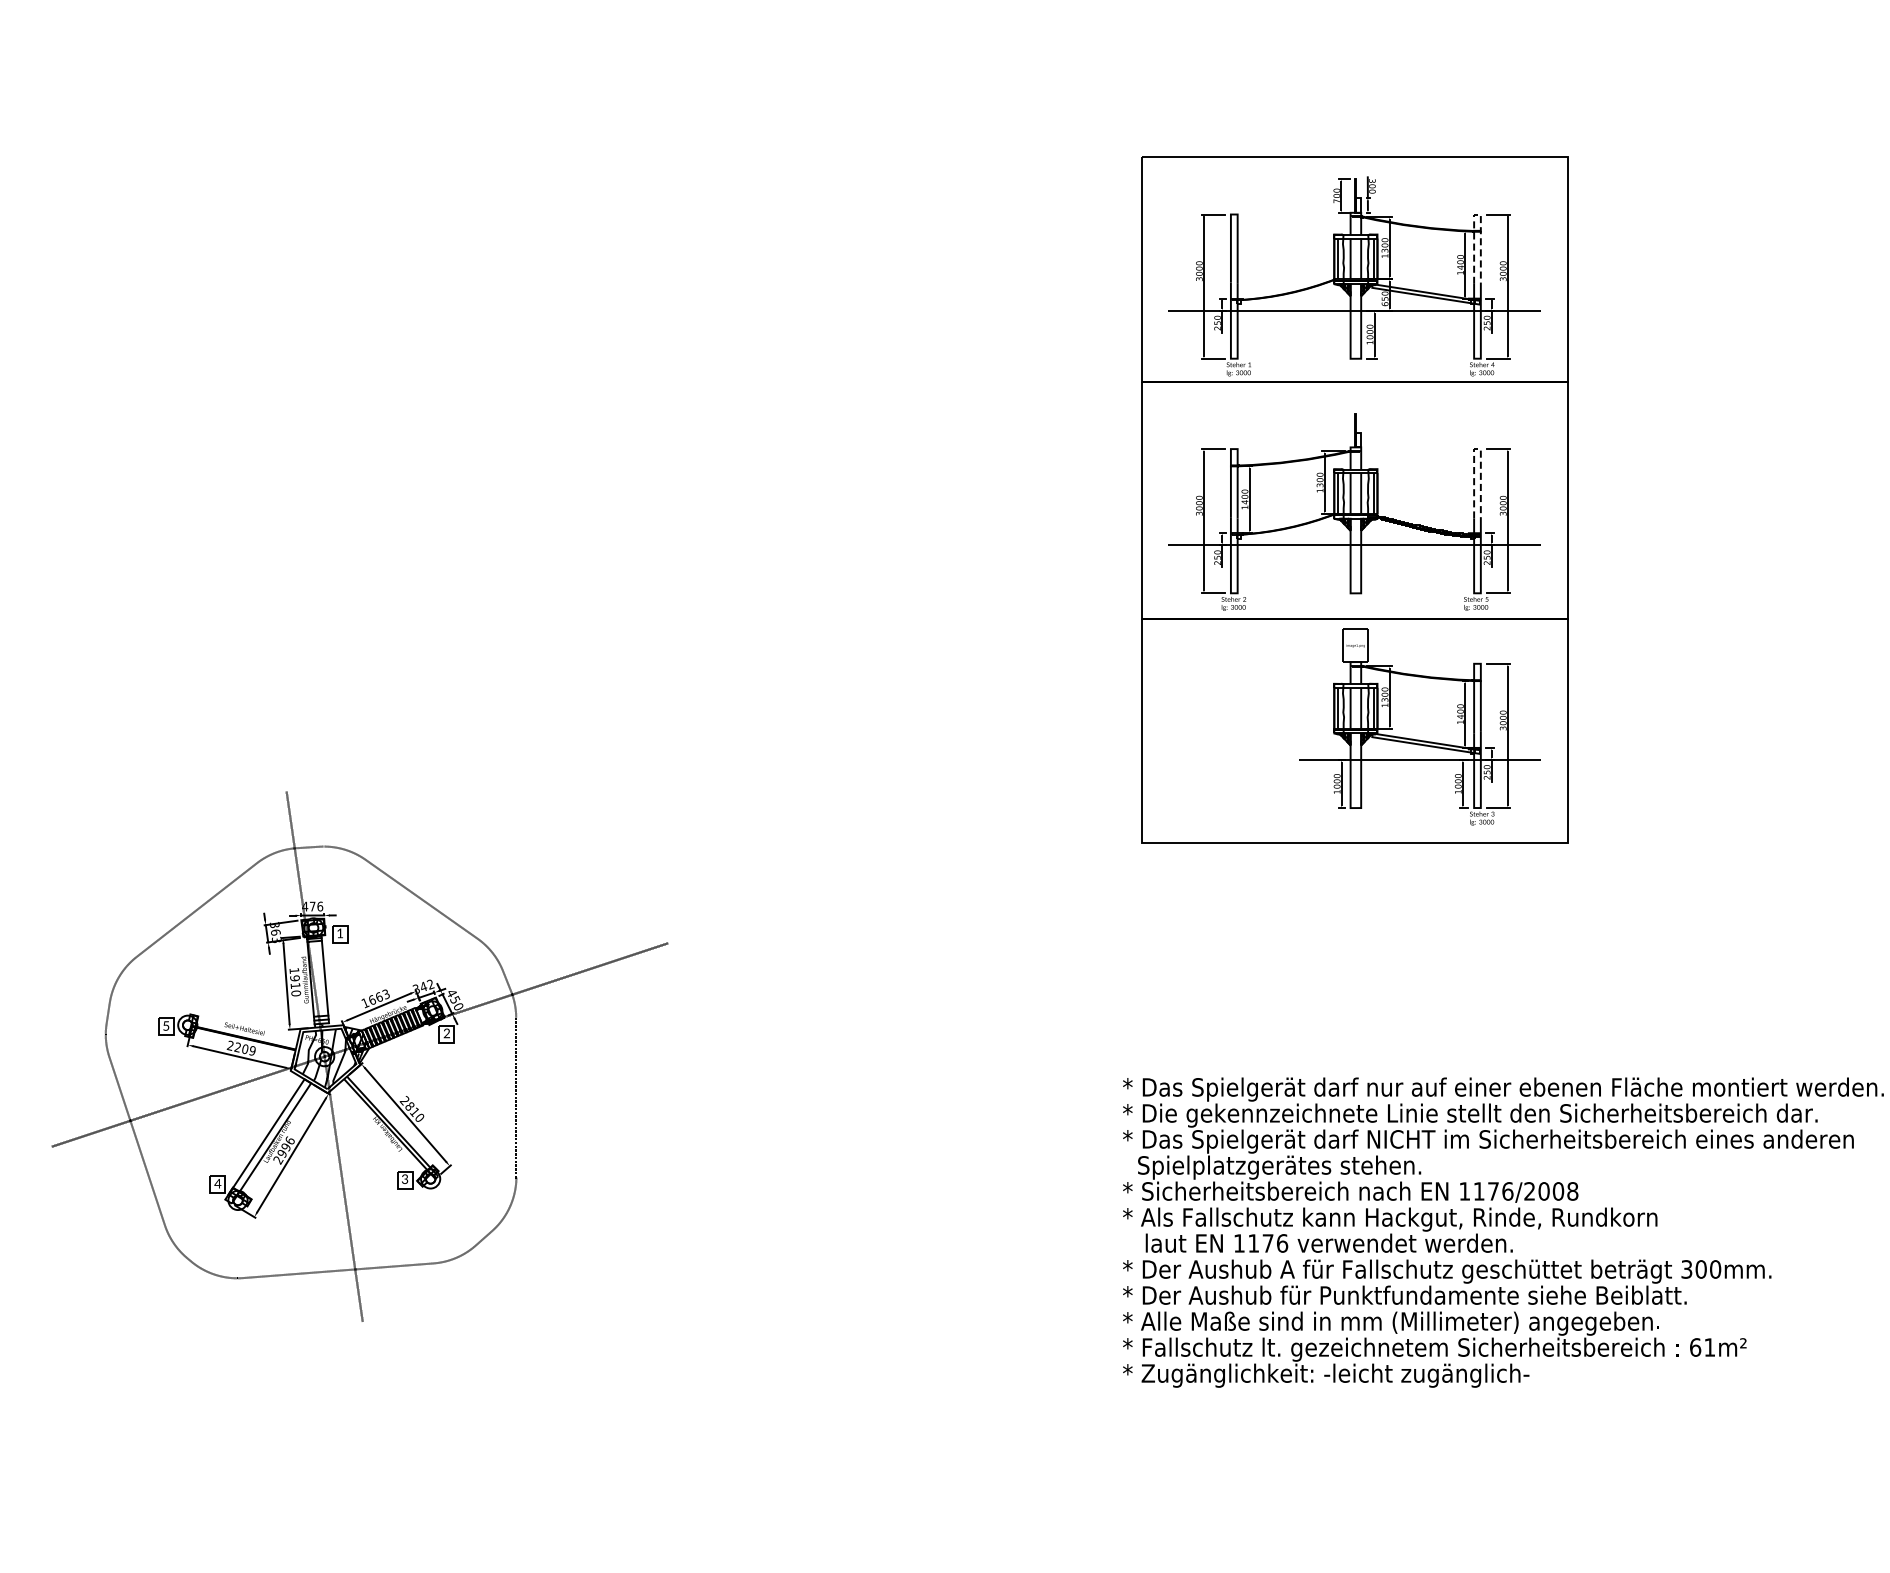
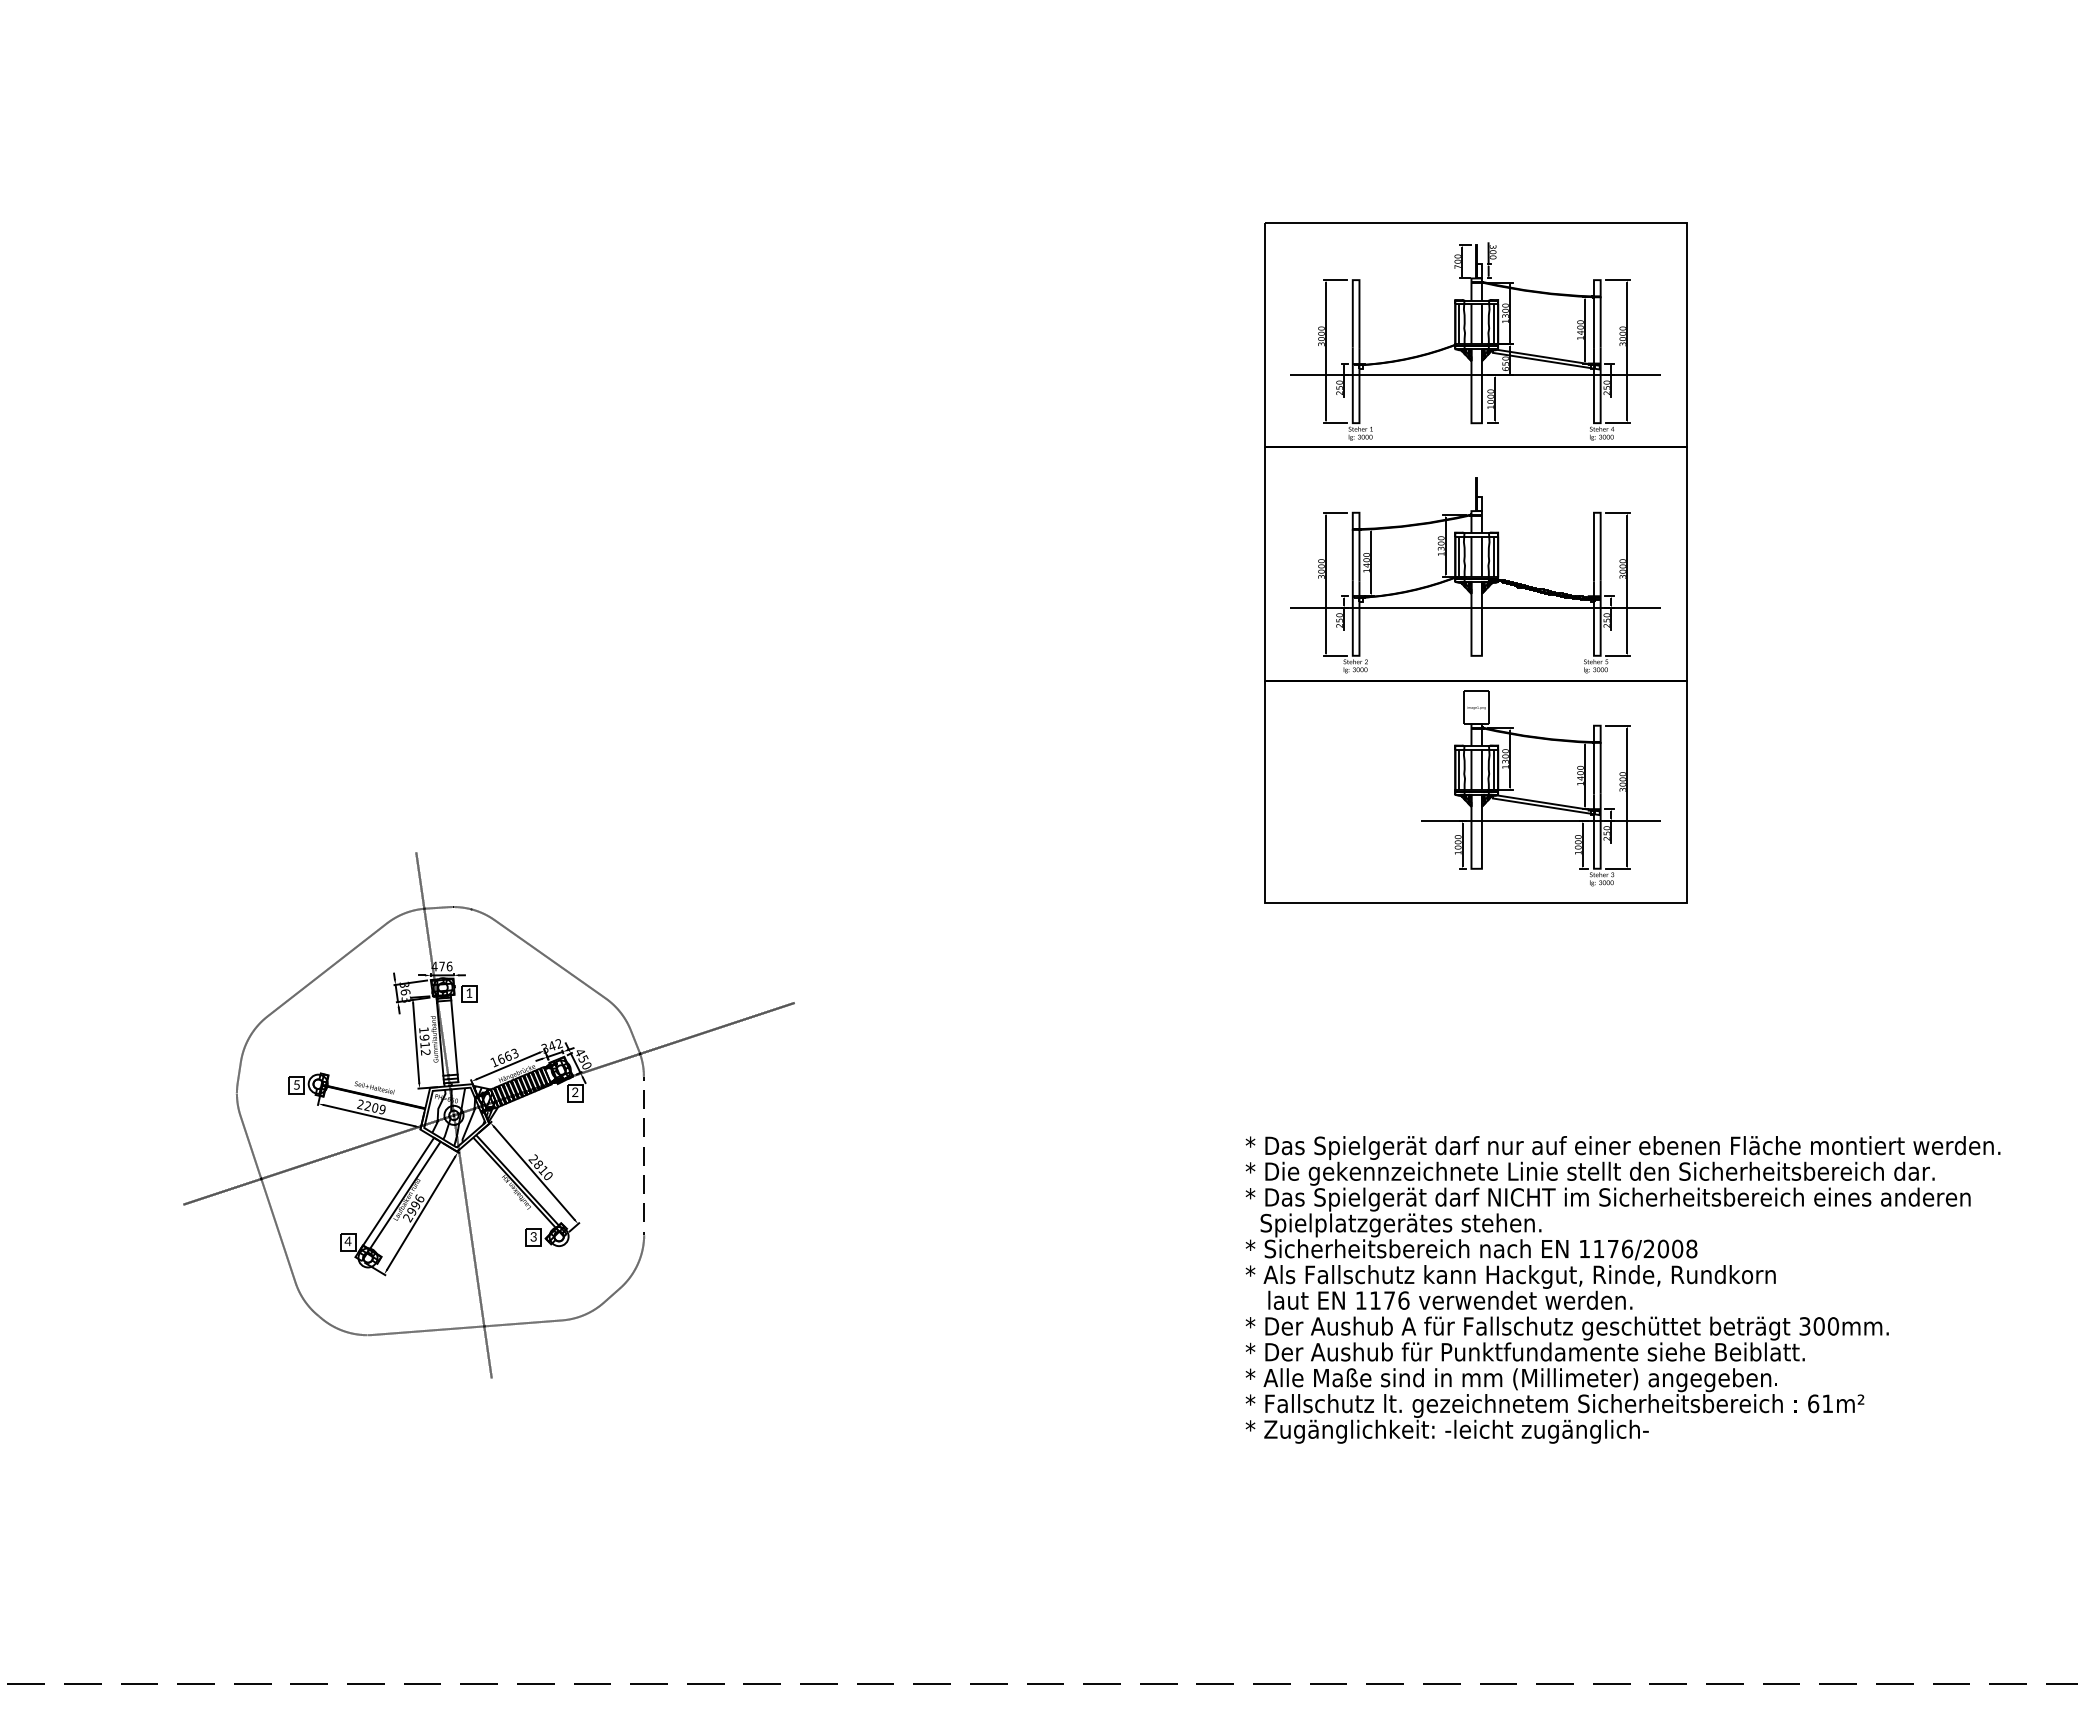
line: (1476, 214) -> (1596, 280), dashed -> solid
line: (1476, 448) -> (1596, 512), dashed -> solid
text: (295, 993) -> (425, 1052), 1910 -> 1912

